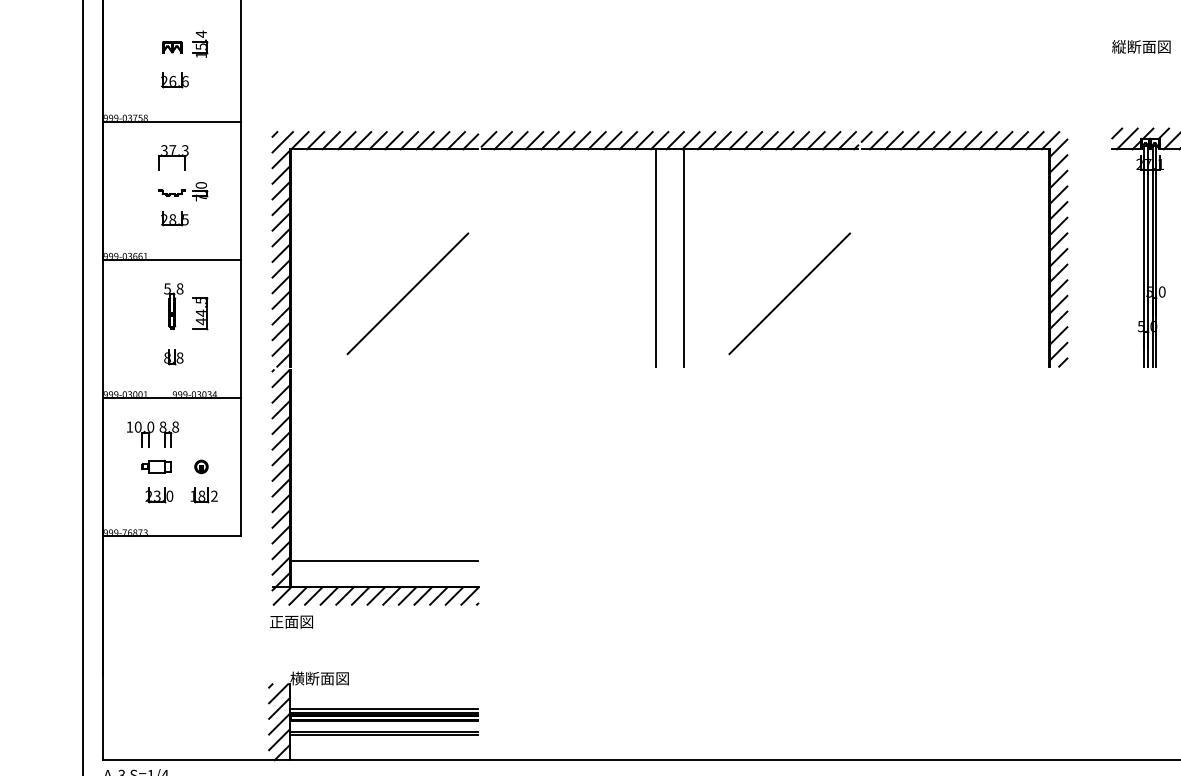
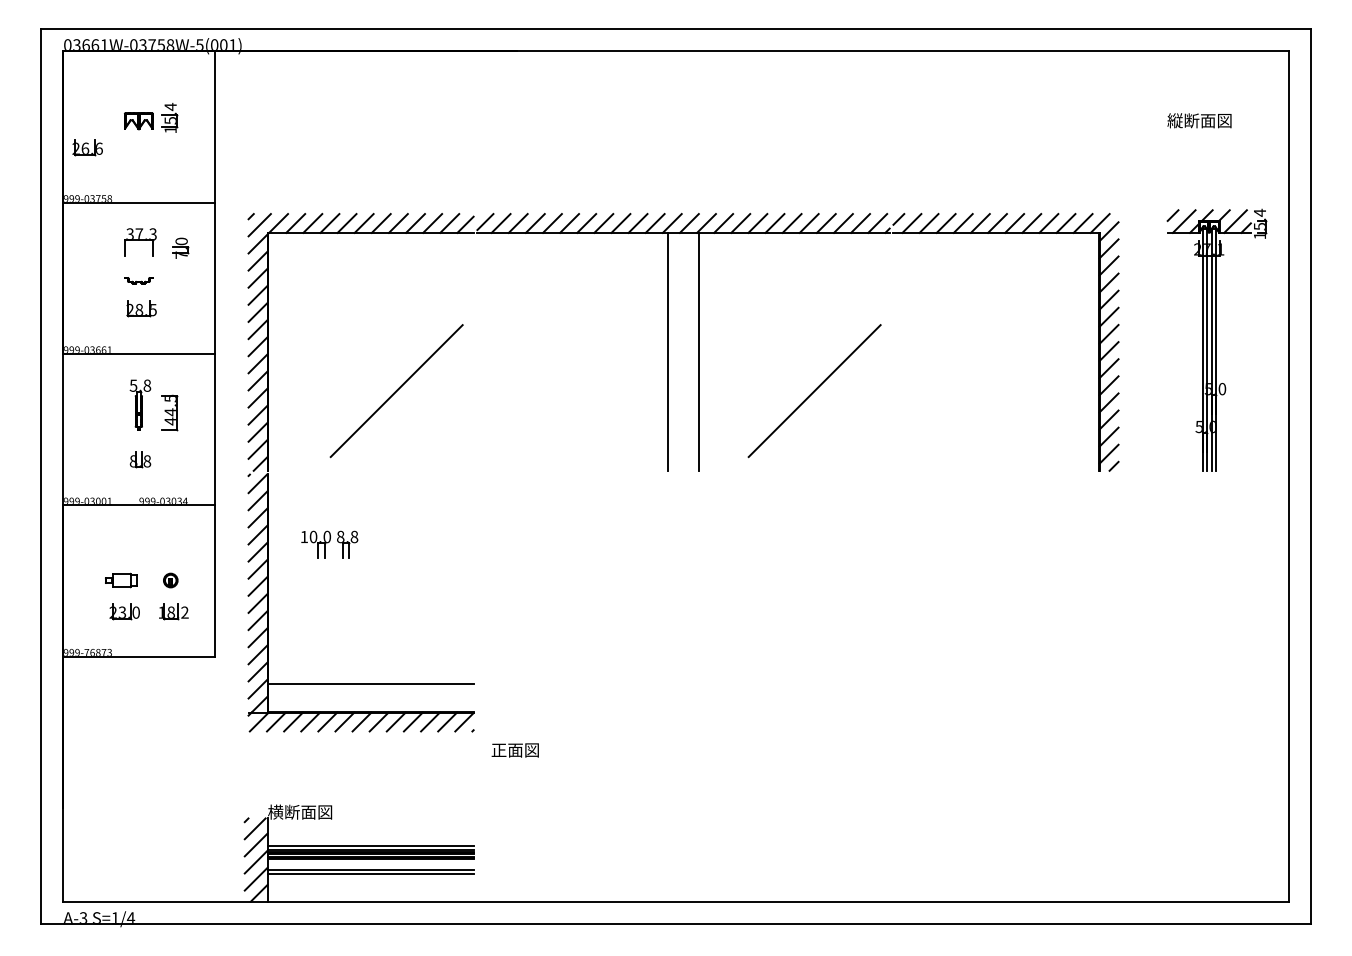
part: (171, 46) -> (138, 120), size x1.4
part: (174, 80) -> (87, 147), moved
part: (200, 190) -> (180, 247), moved
part: (152, 433) -> (329, 544), moved
text: (290, 622) -> (514, 750), moved

